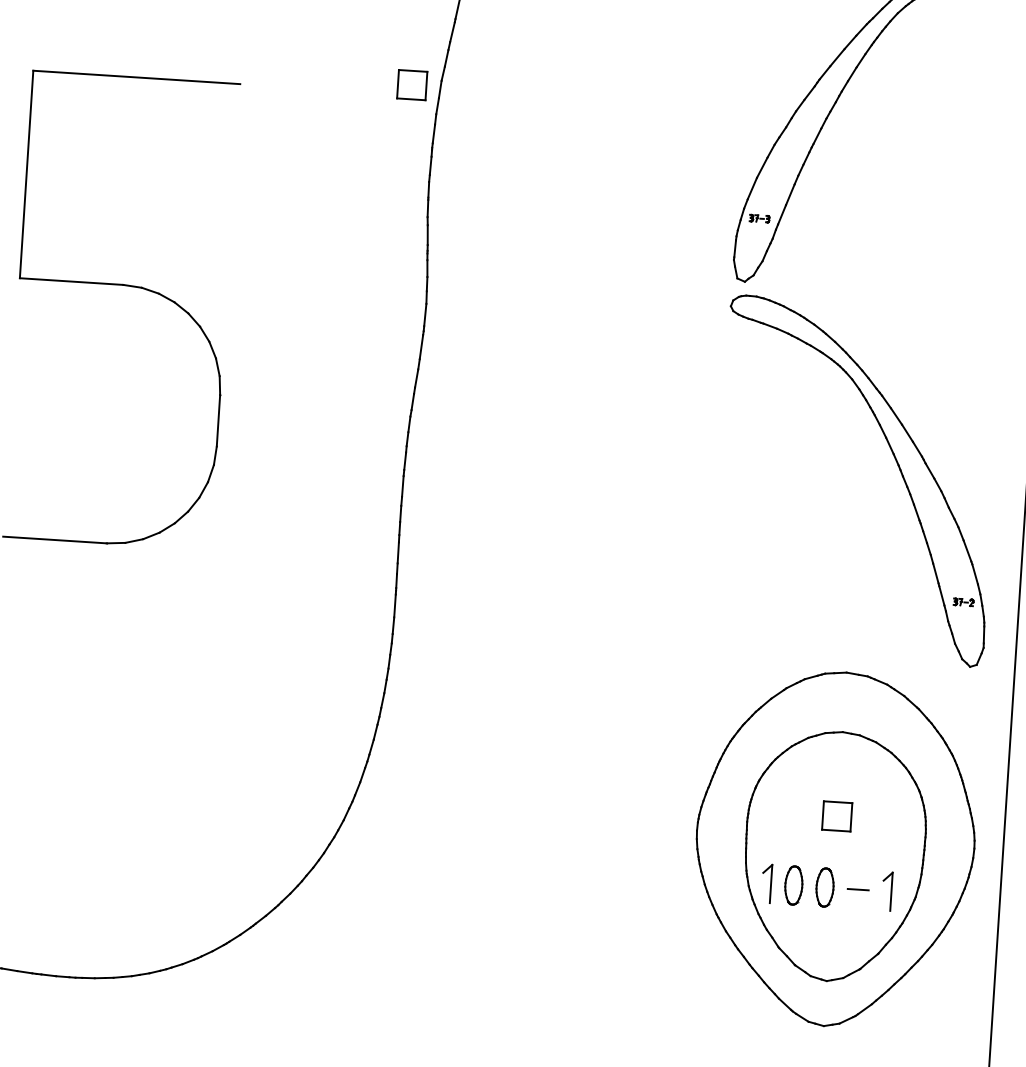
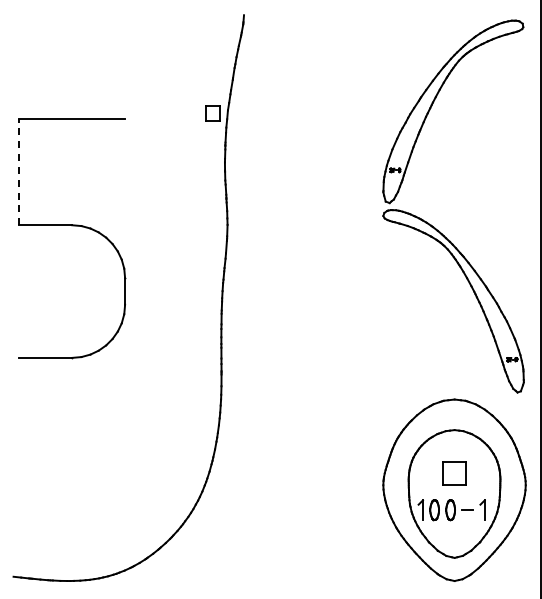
line: (25, 173) -> (18, 171), solid -> dashed
part: (837, 816) -> (454, 473), size x1.6

